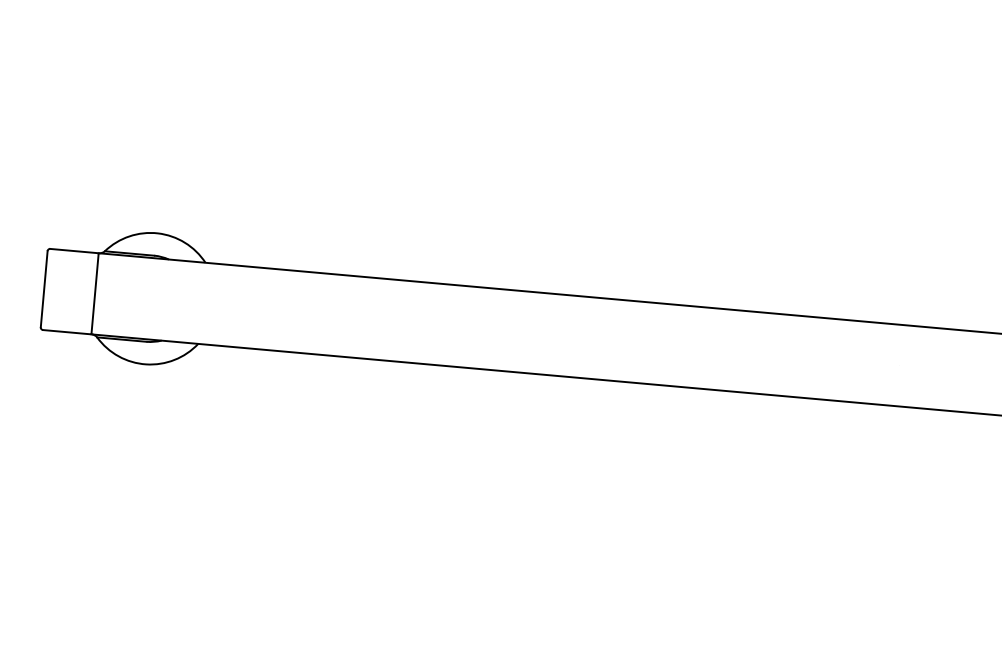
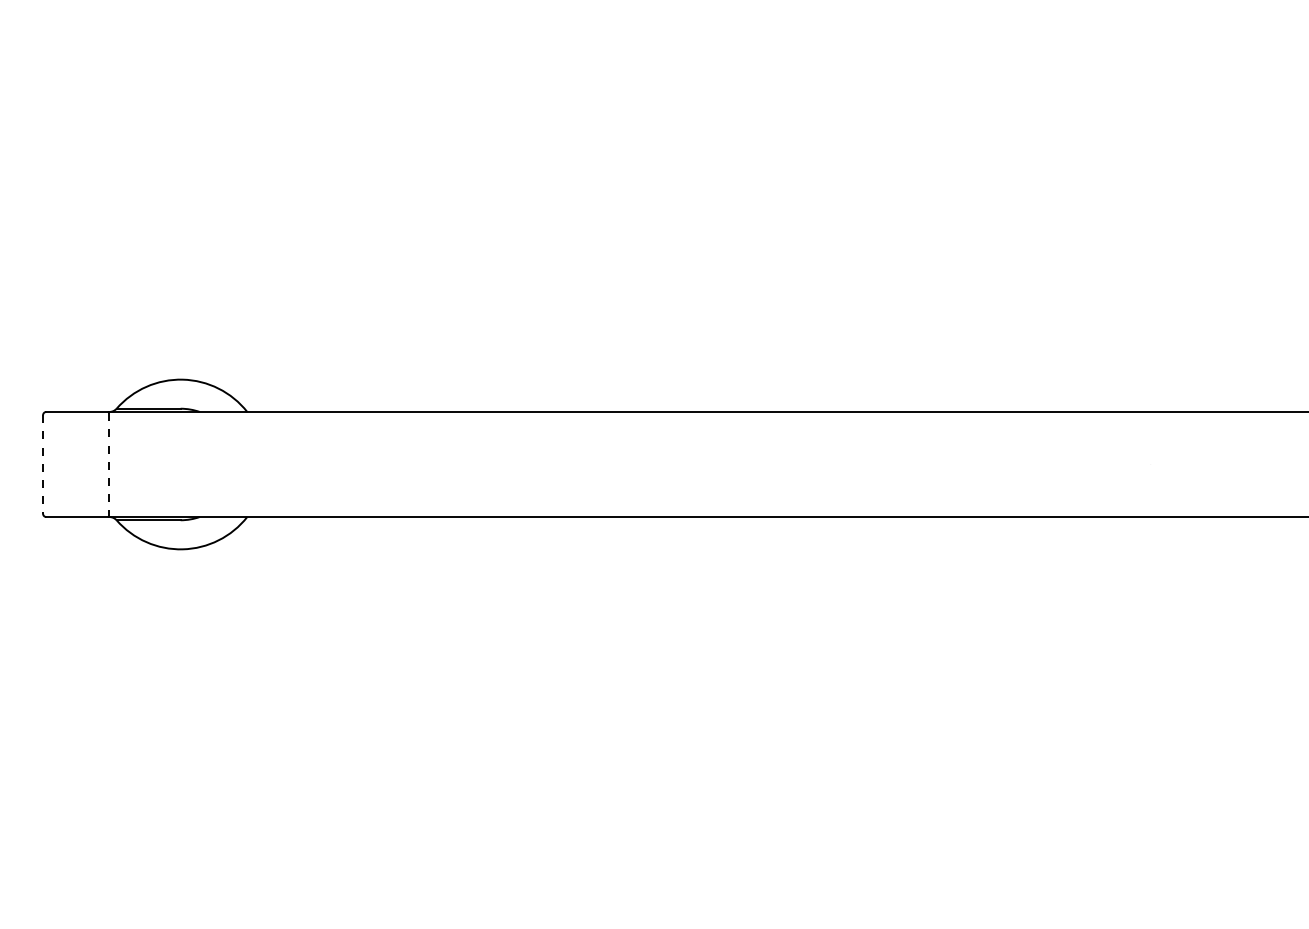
line: (44, 290) -> (43, 465), solid -> dashed
line: (94, 294) -> (108, 465), solid -> dashed

